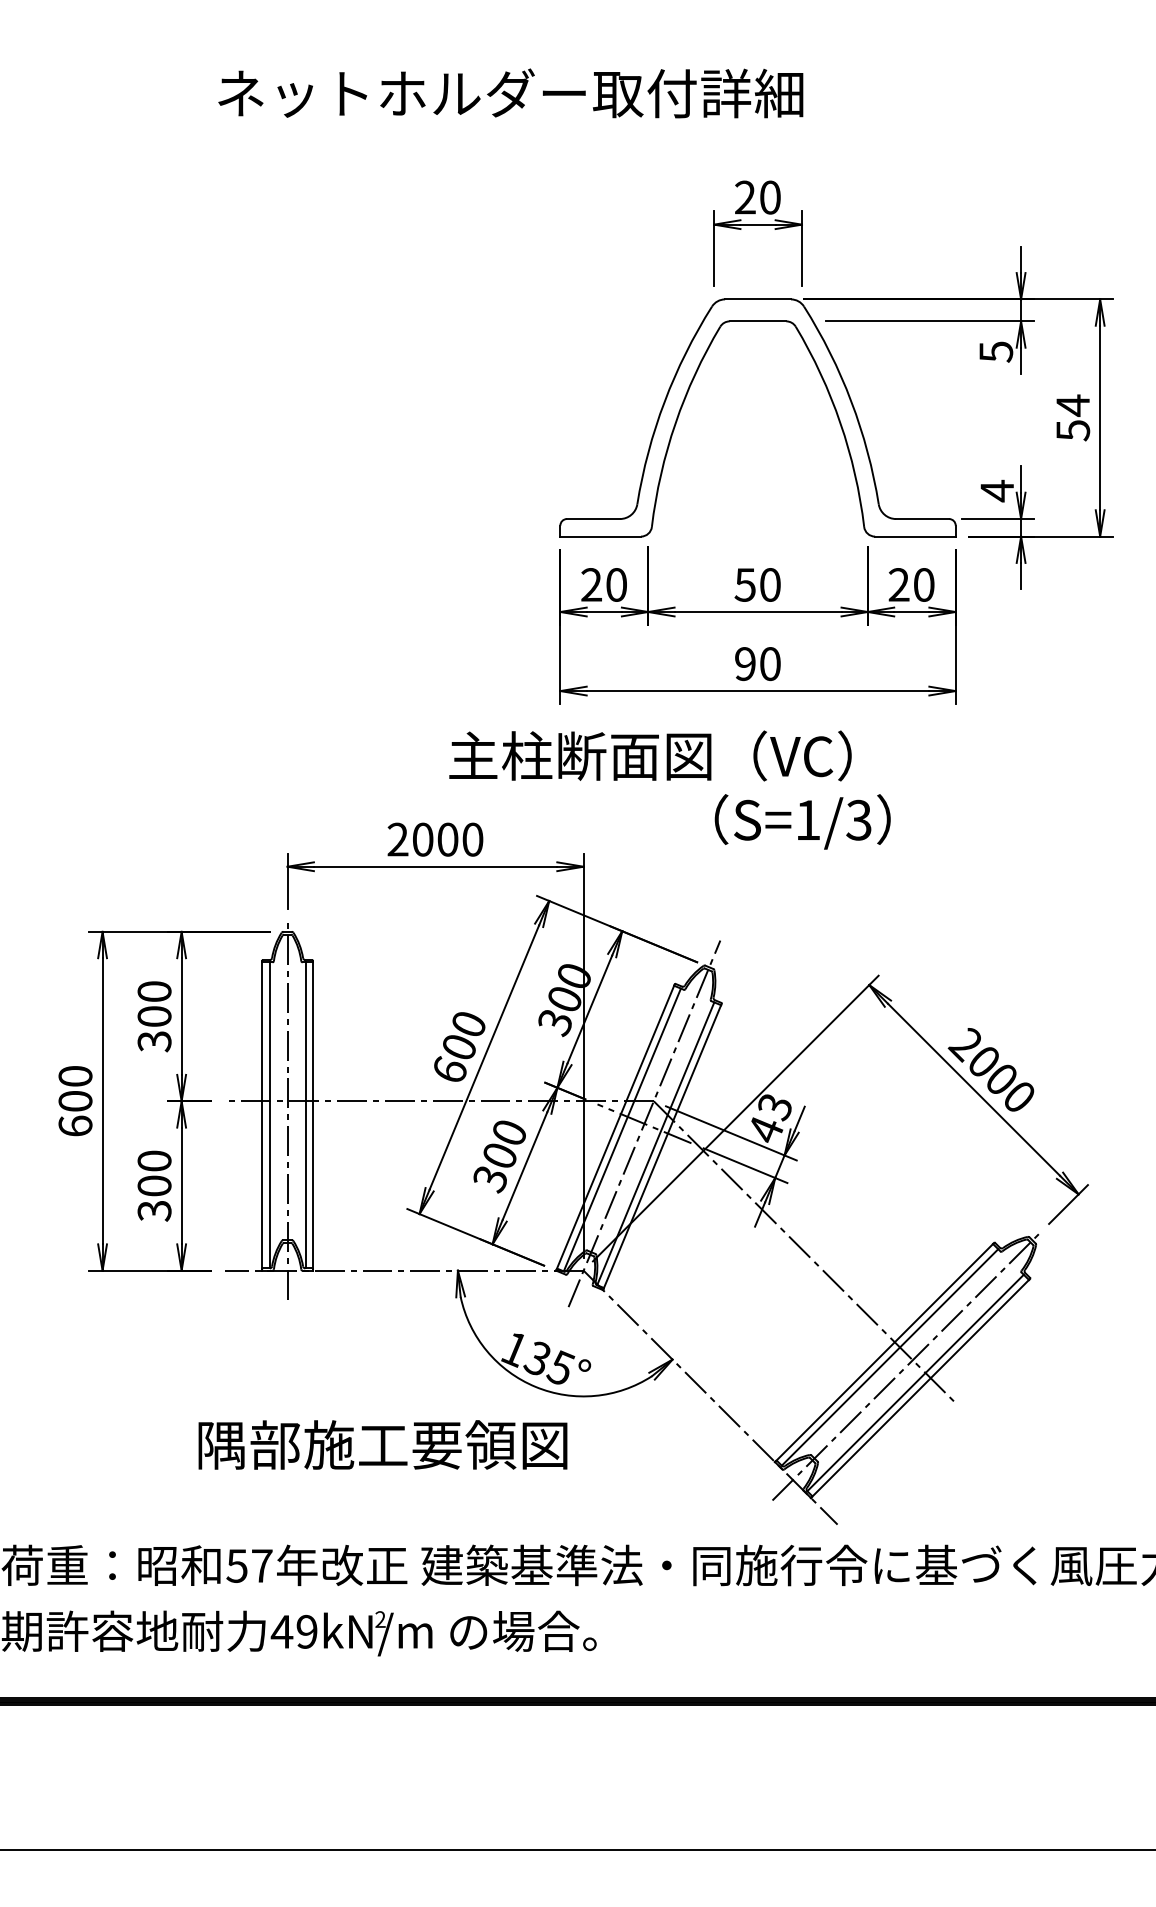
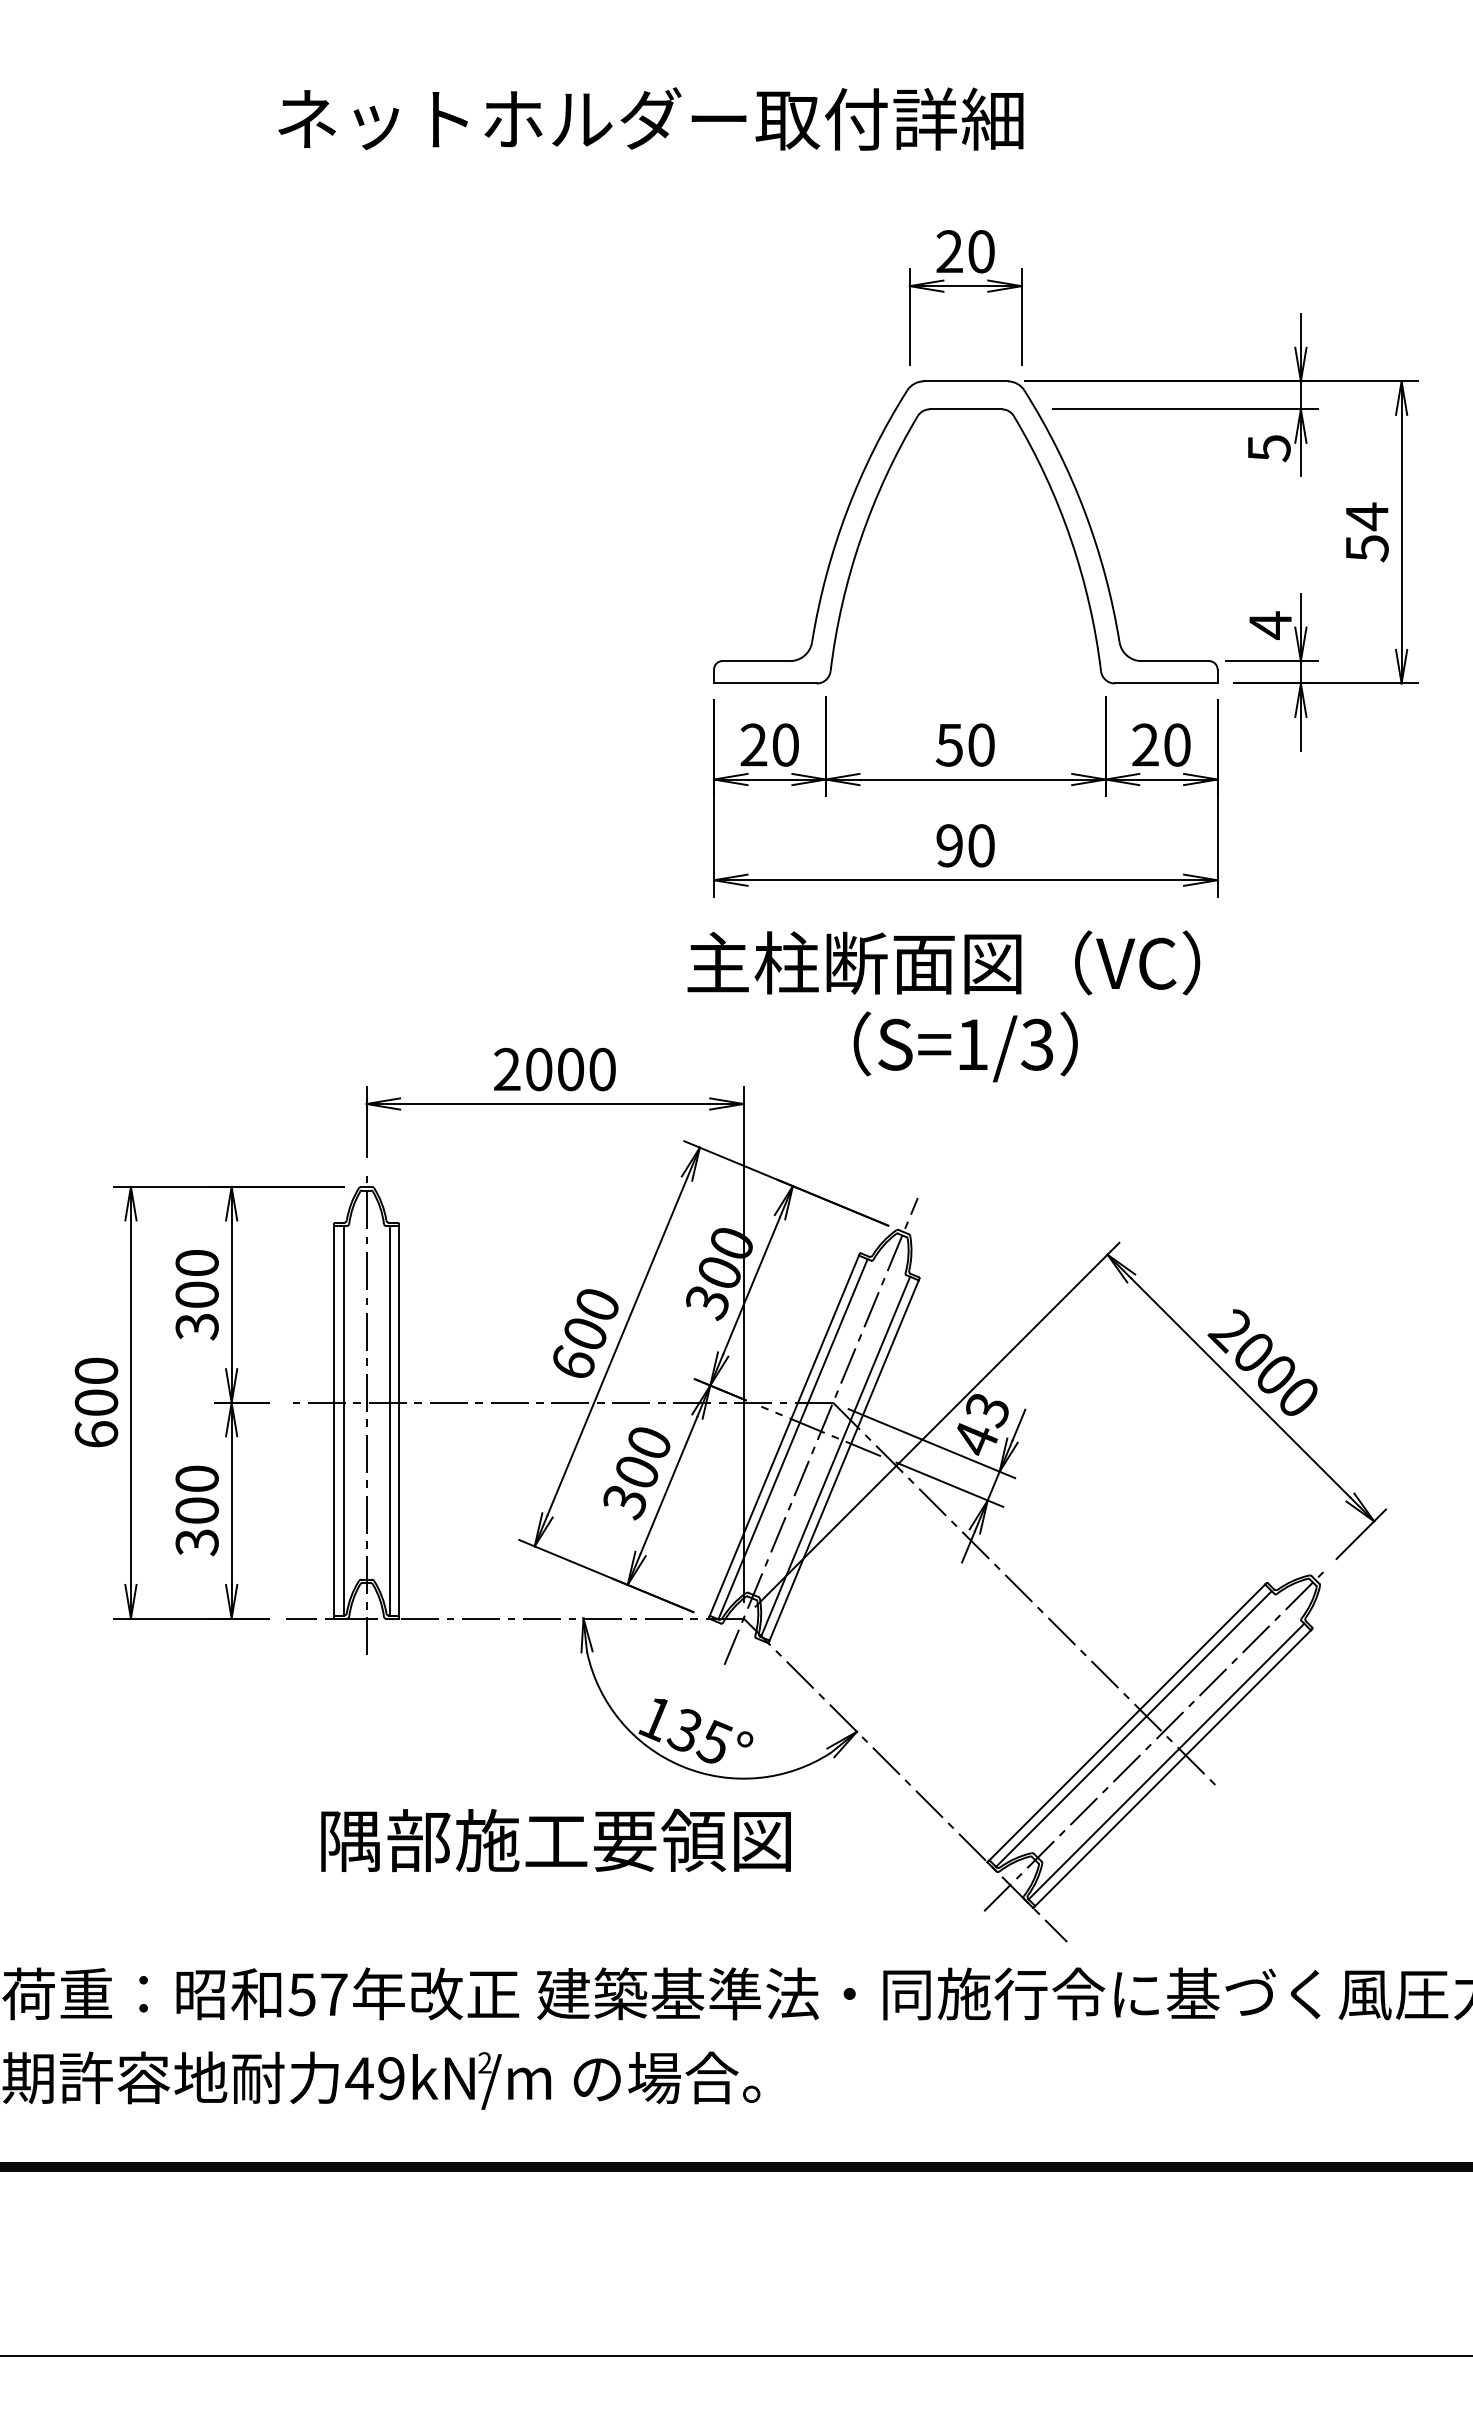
text: (650, 755) -> (943, 962), moved
text: (802, 821) -> (965, 1046), moved
text: (382, 1444) -> (555, 1840), moved

